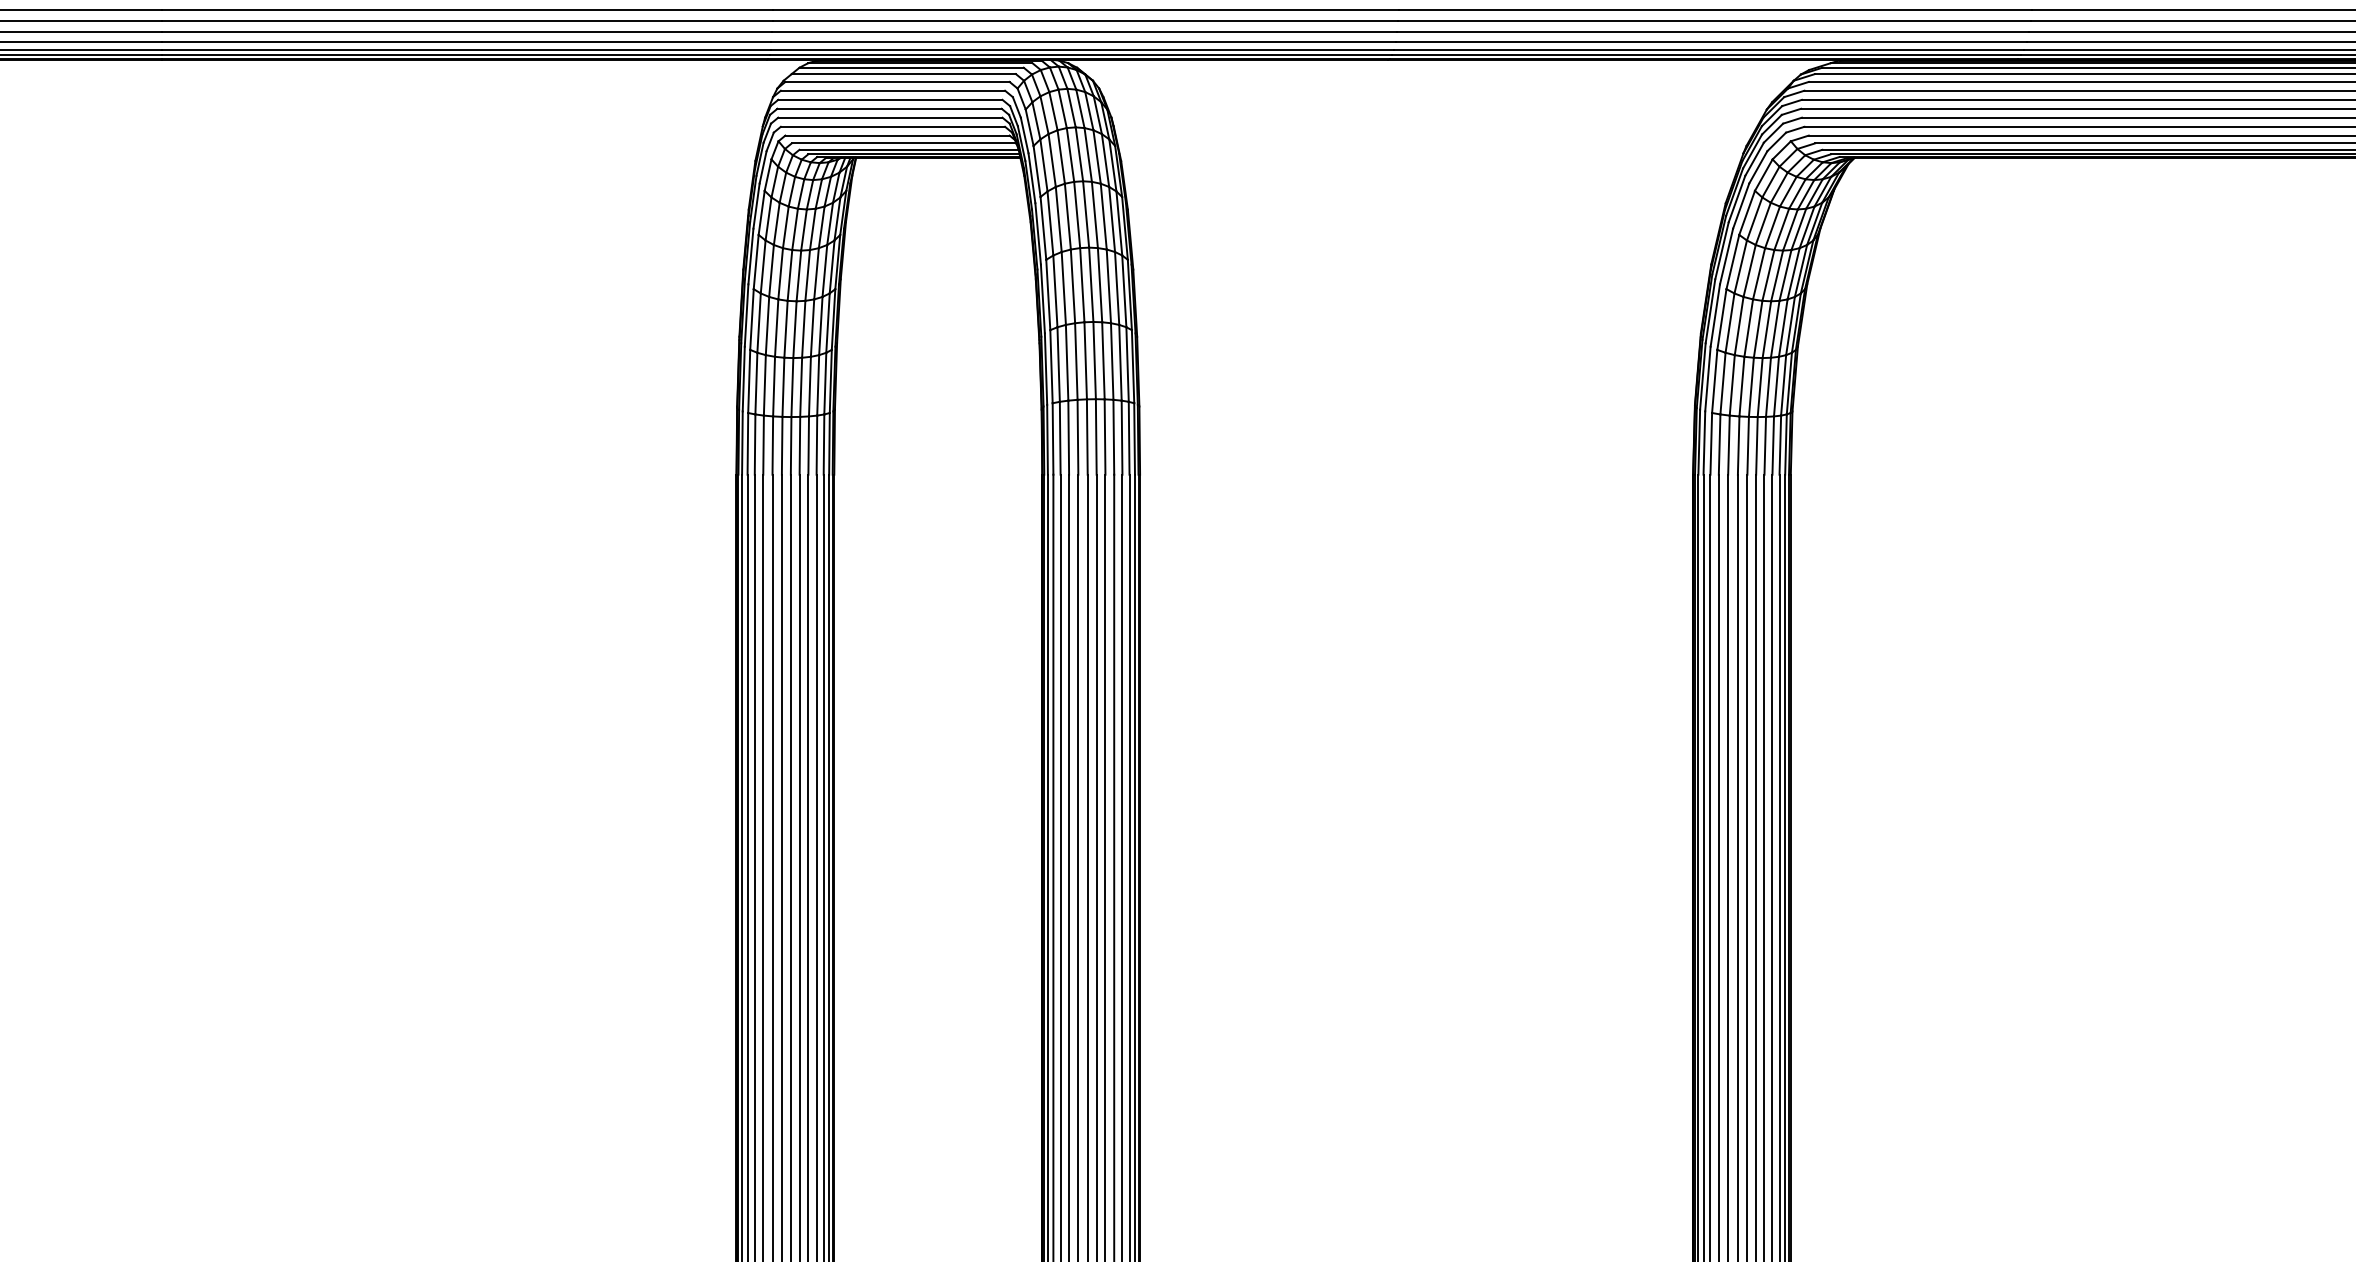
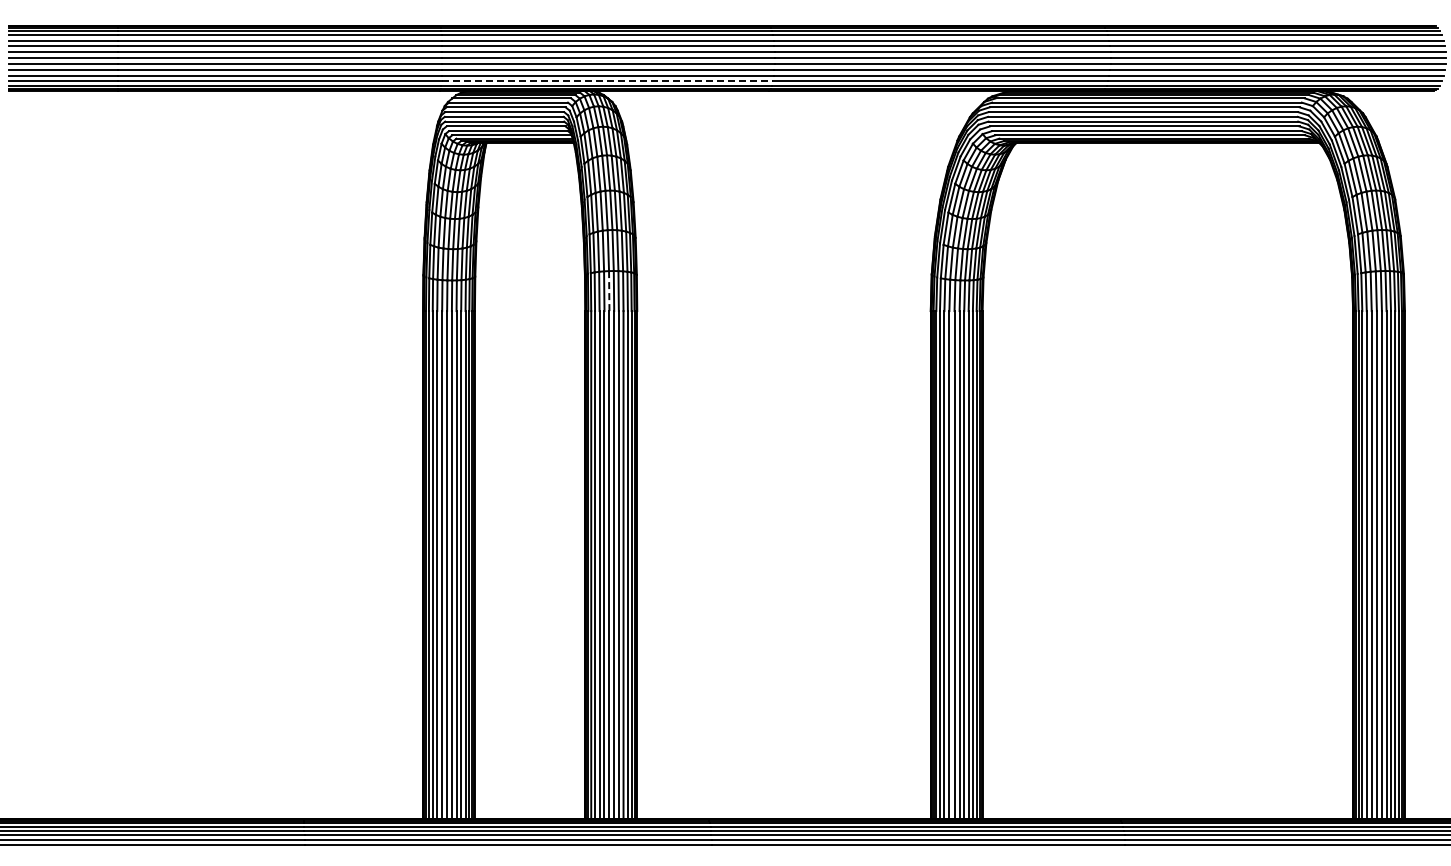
line: (1084, 42) -> (607, 81), solid -> dashed
line: (1087, 435) -> (609, 290), solid -> dashed

